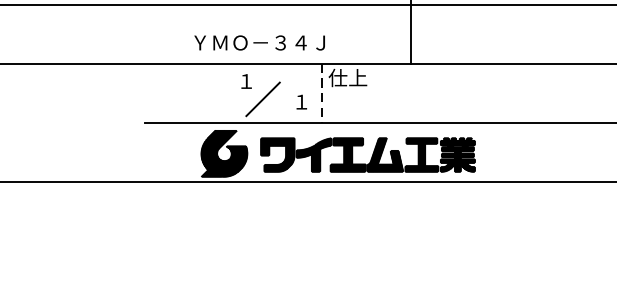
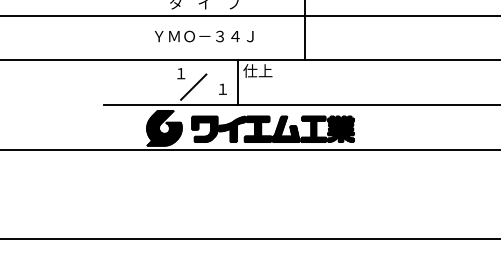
text: (258, 42) -> (203, 36), moved
line: (322, 94) -> (238, 83), dashed -> solid

